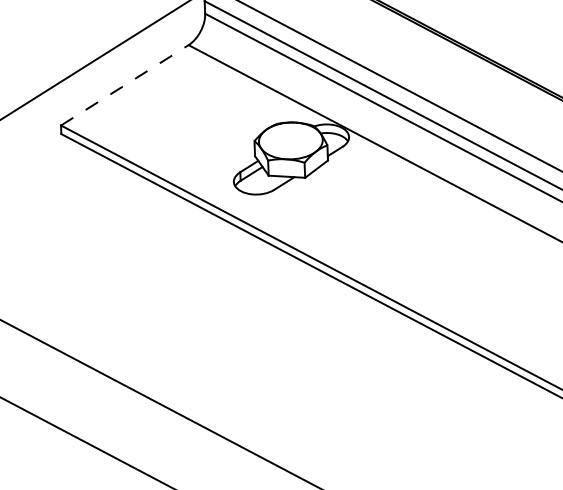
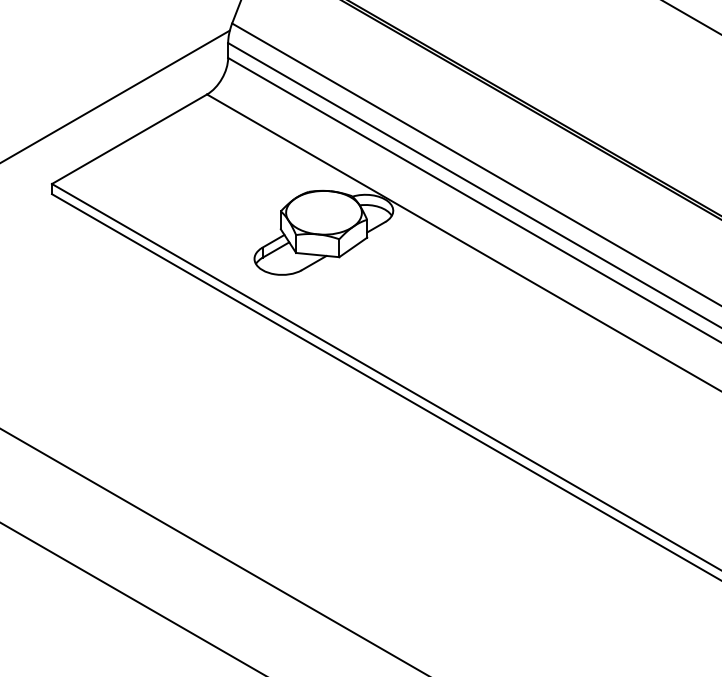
line: (124, 85) -> (129, 139), dashed -> solid

